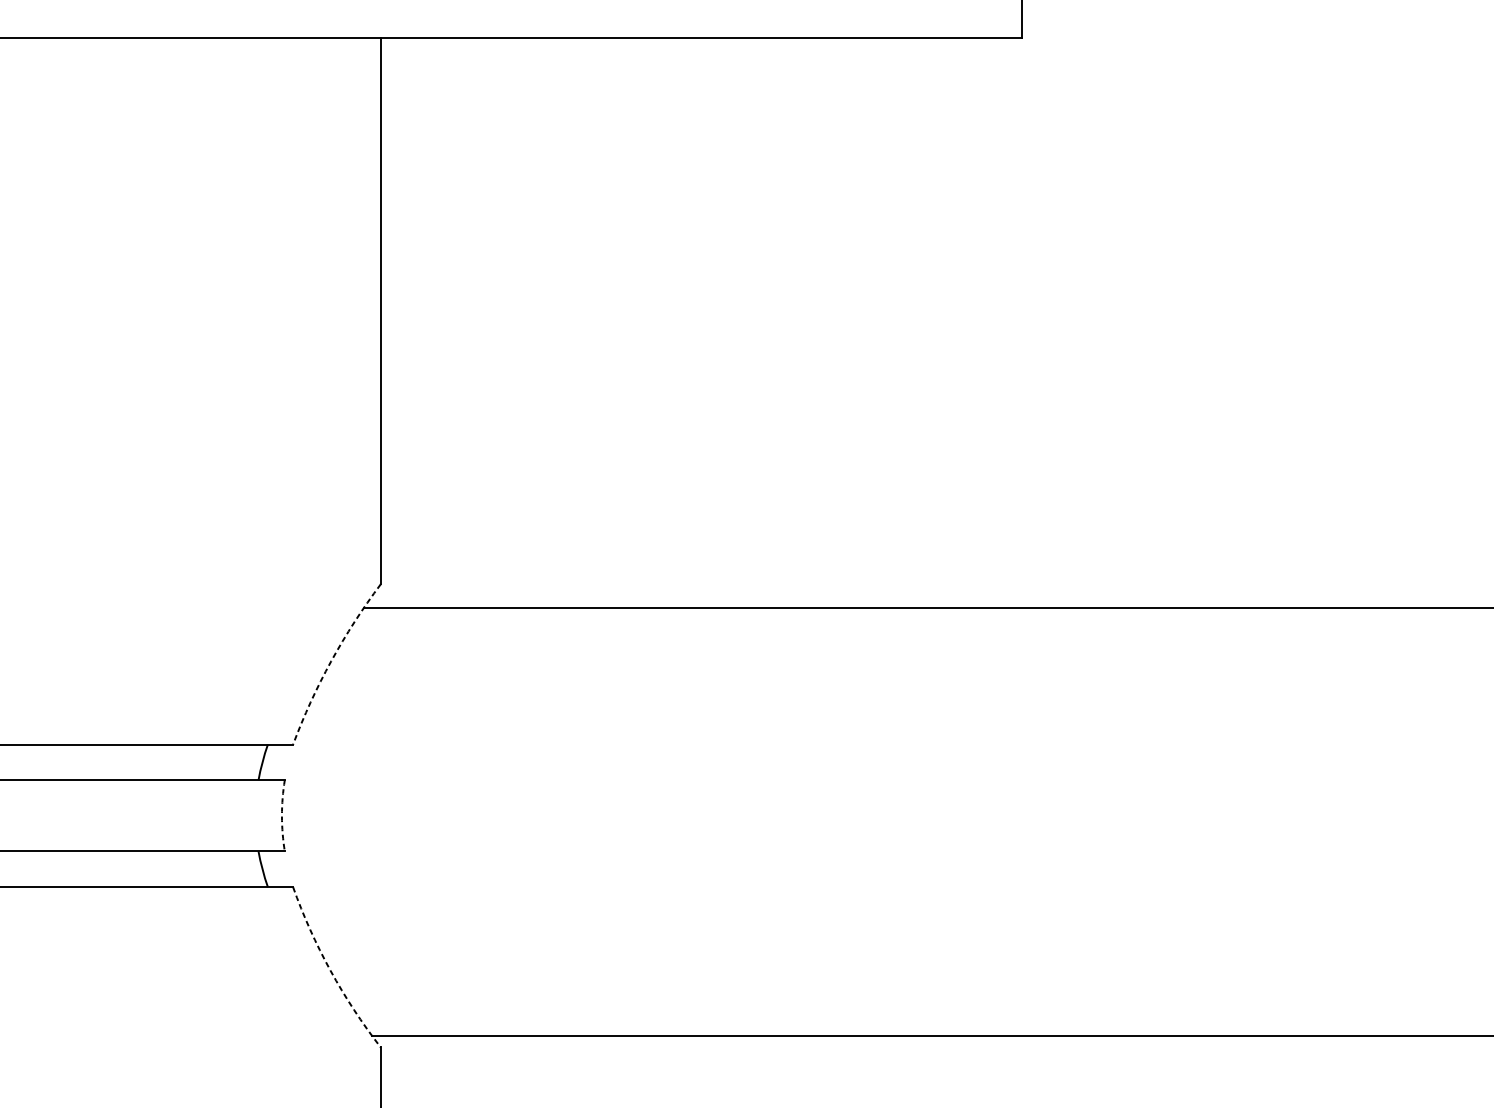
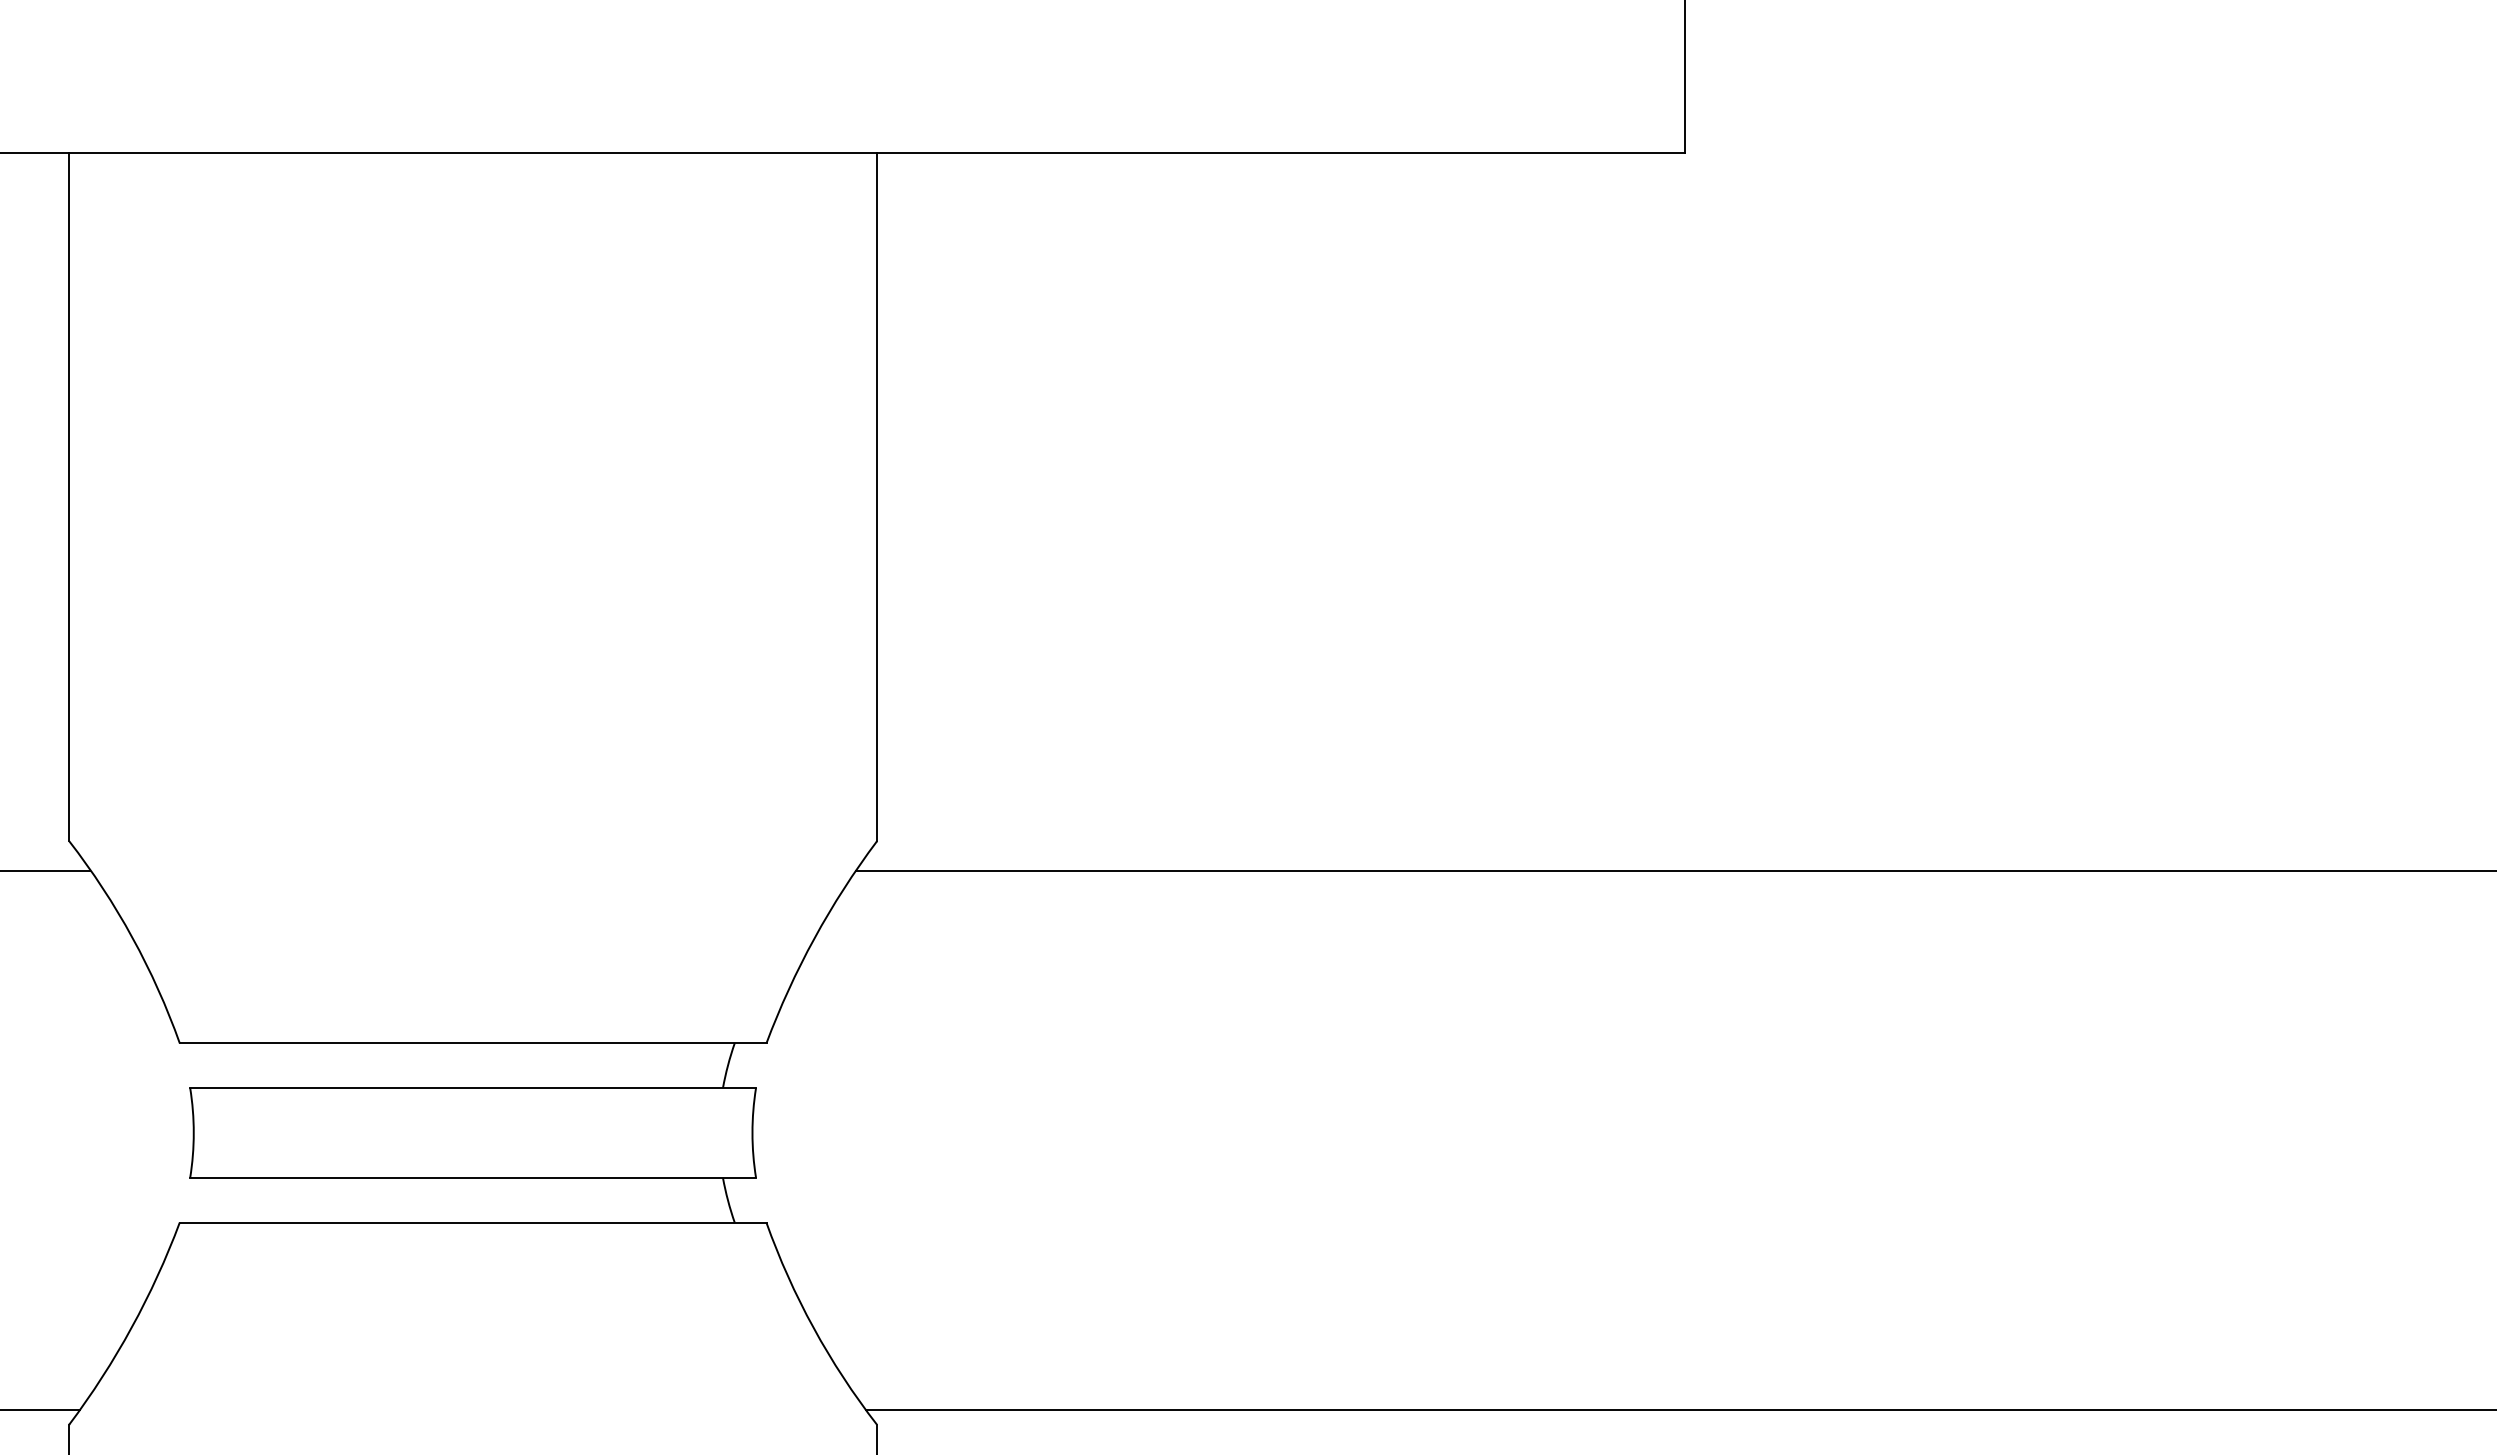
arc: (331, 661) -> (814, 938), dashed -> solid
arc: (281, 815) -> (752, 1132), dashed -> solid
arc: (330, 971) -> (813, 1328), dashed -> solid

